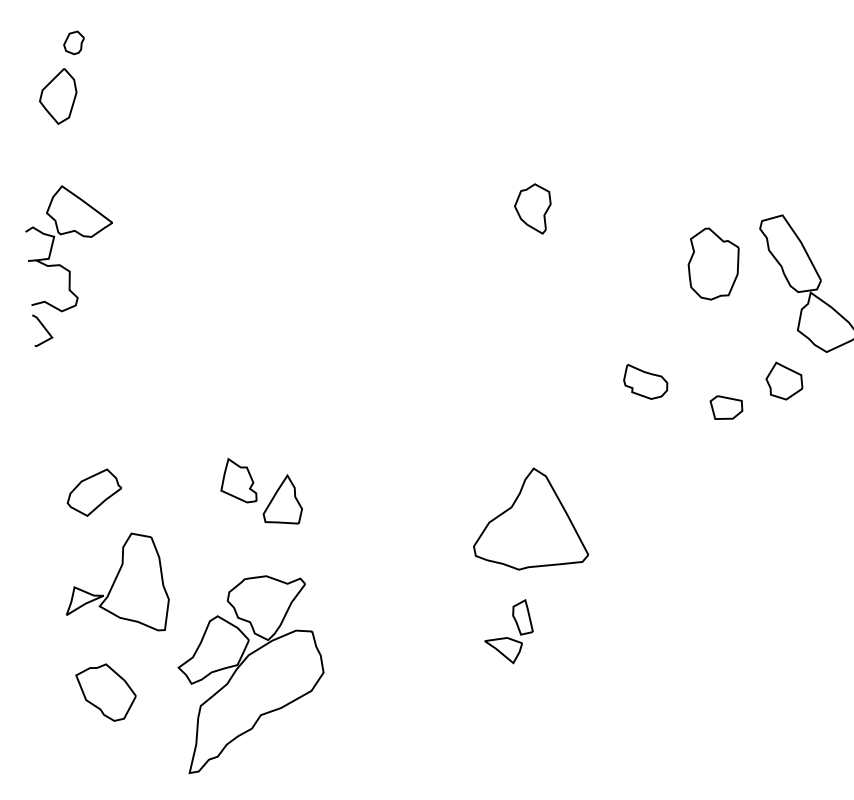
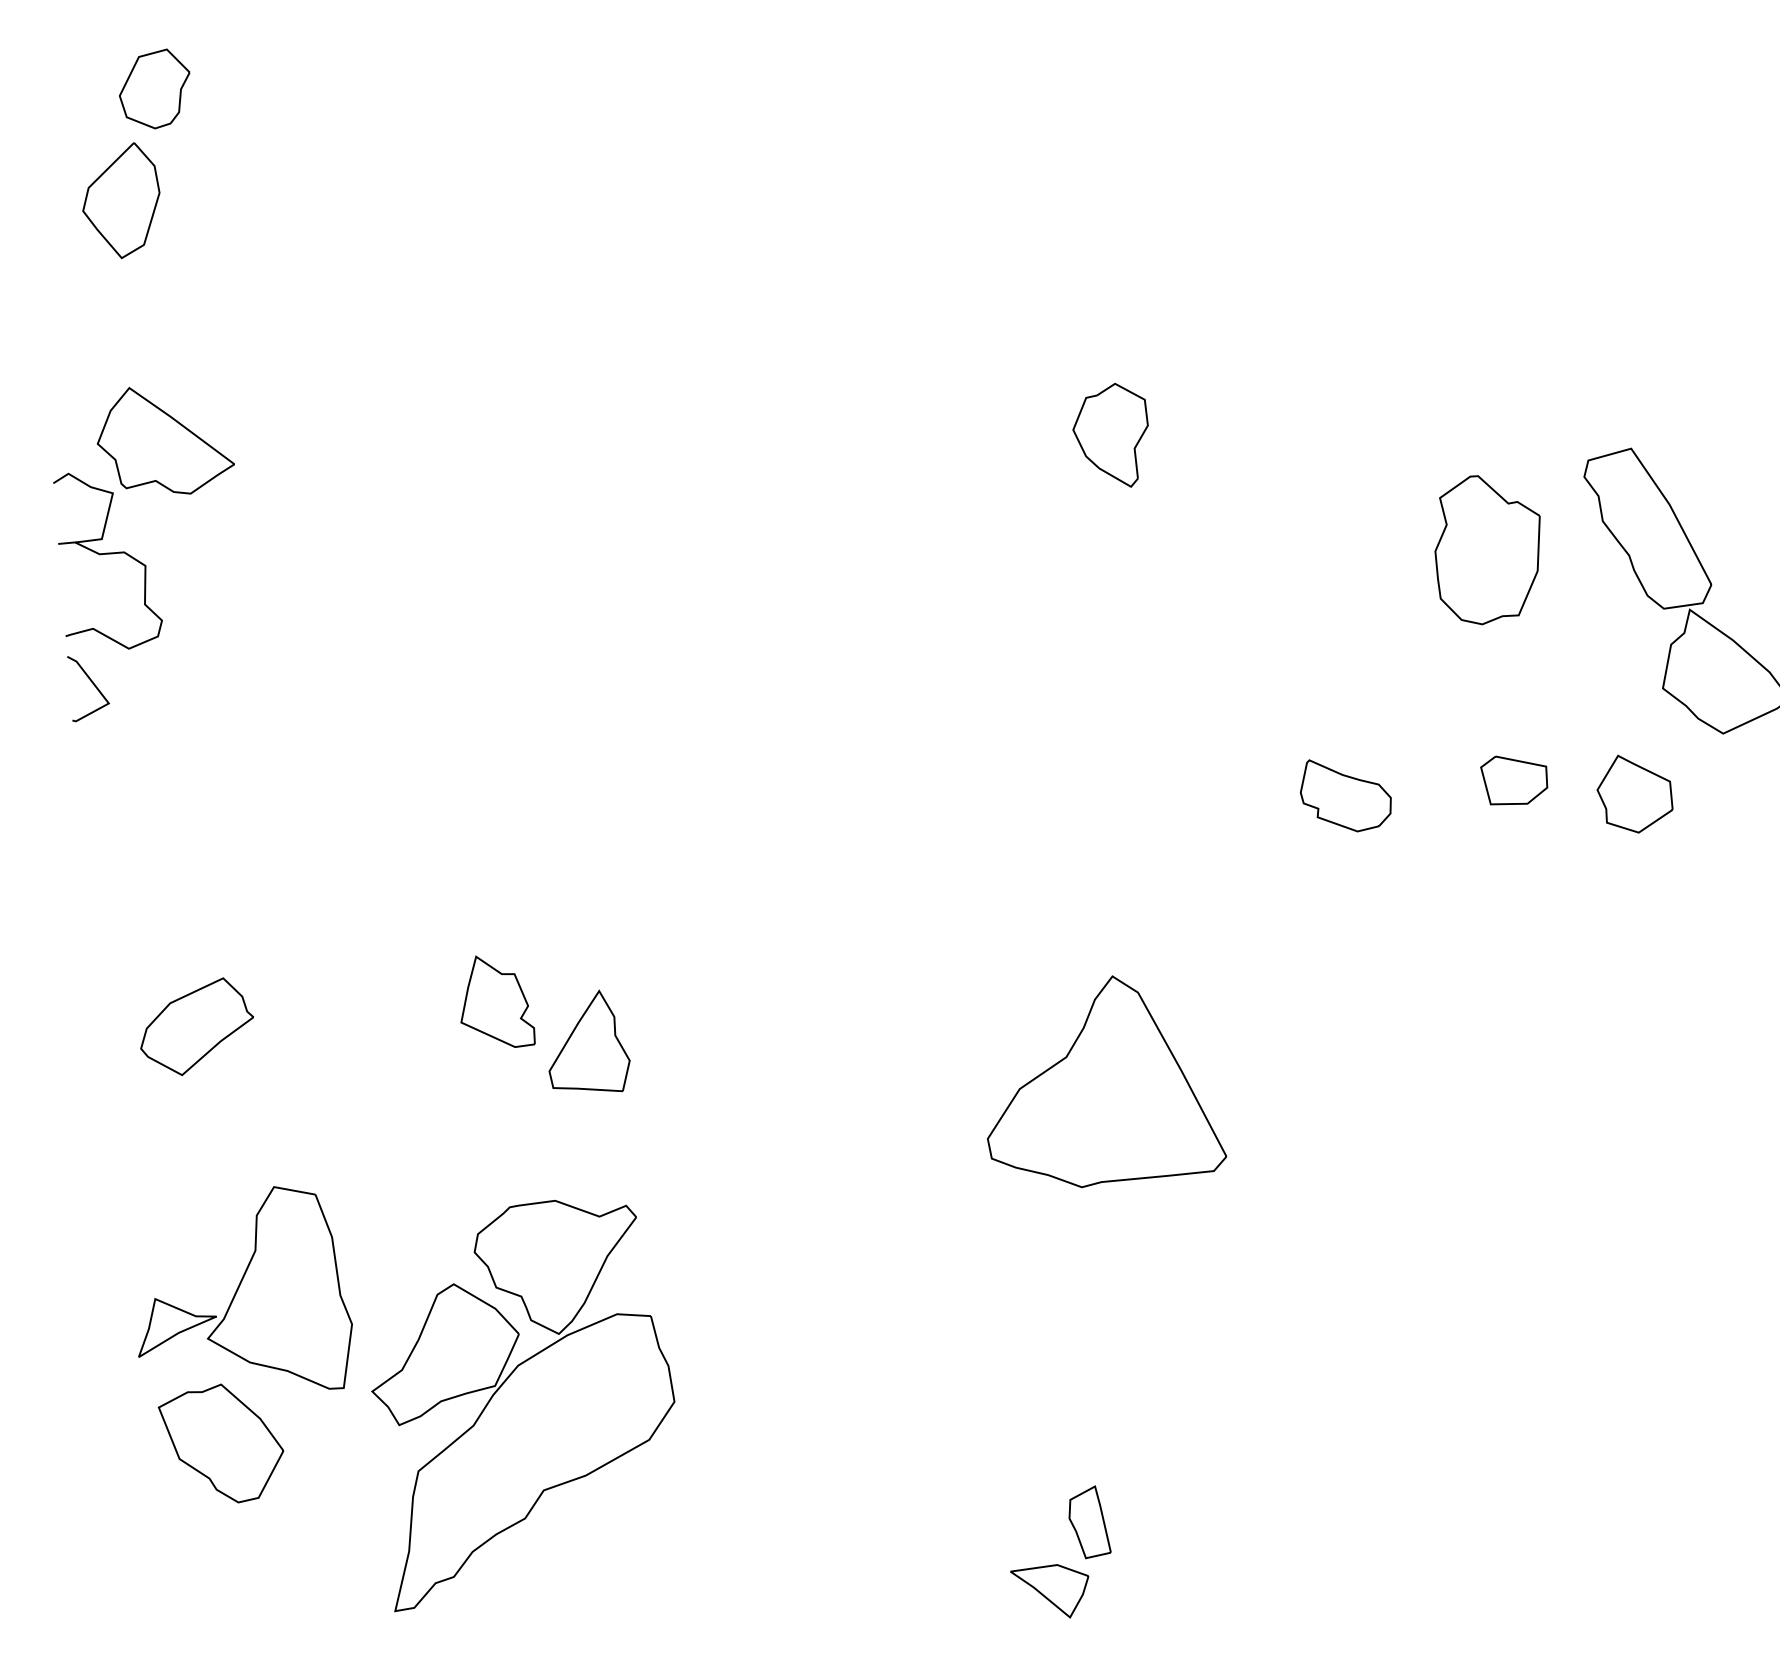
part: (73, 42) -> (153, 88), size x1.67
part: (726, 407) -> (1514, 780), moved
part: (117, 581) -> (244, 1286), moved
part: (508, 631) -> (1059, 1551), moved

